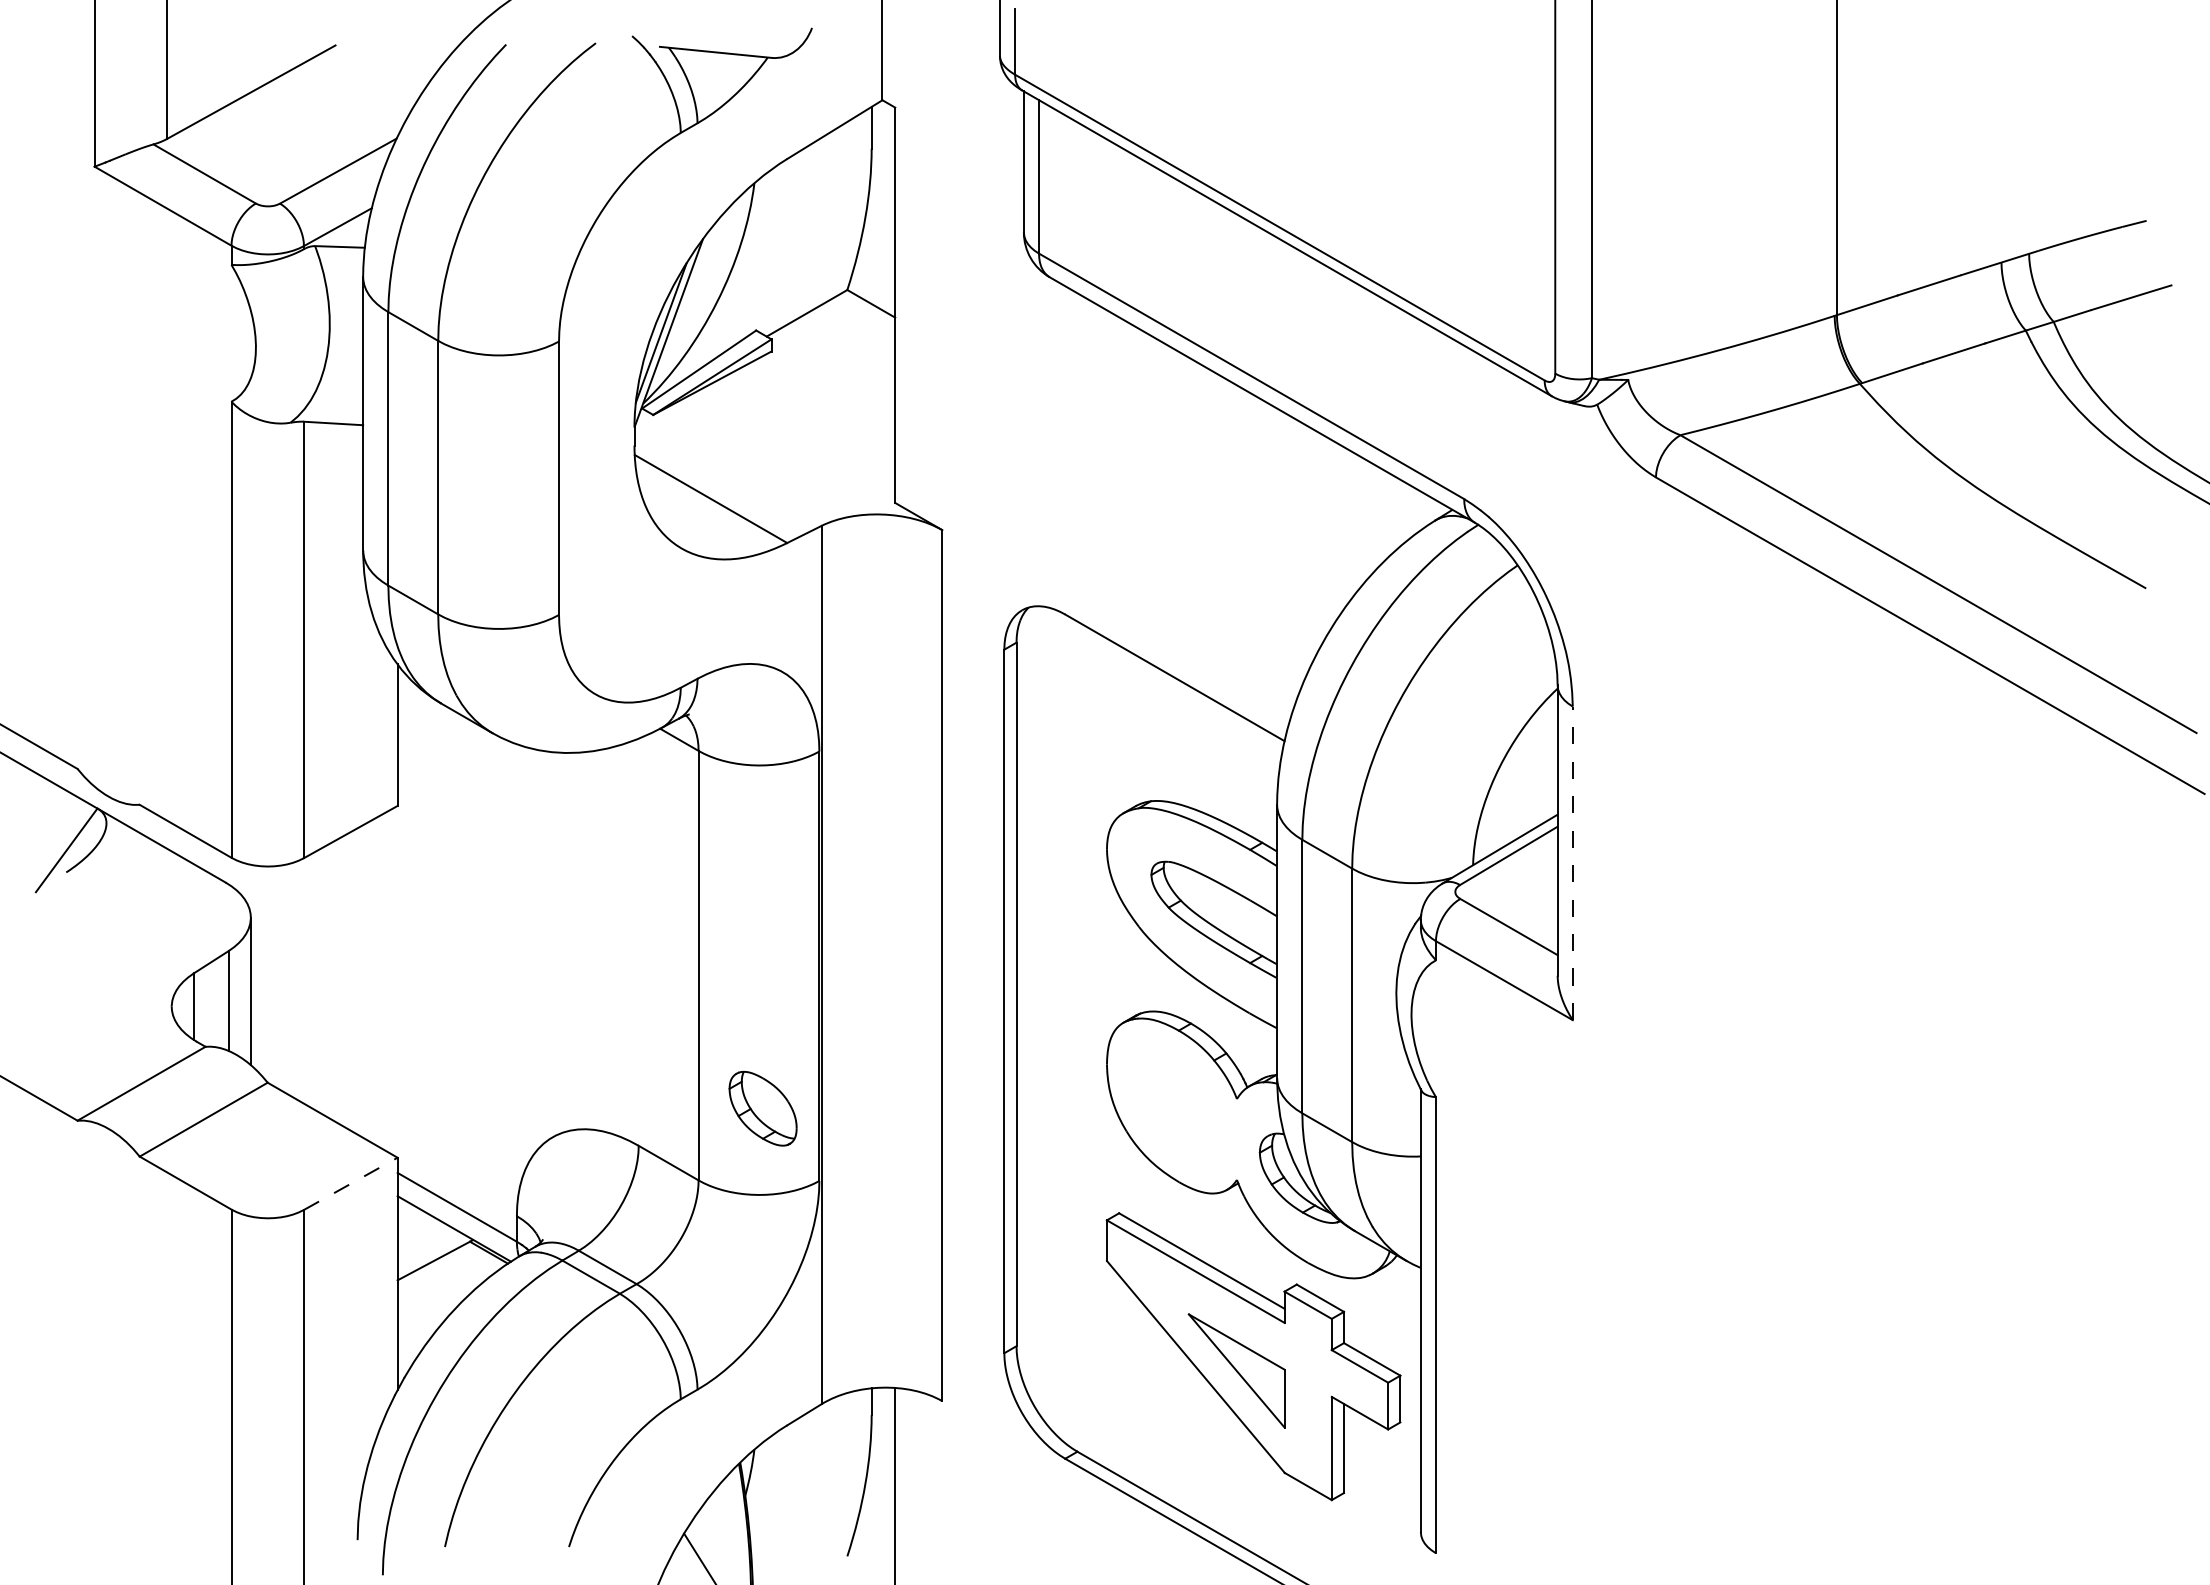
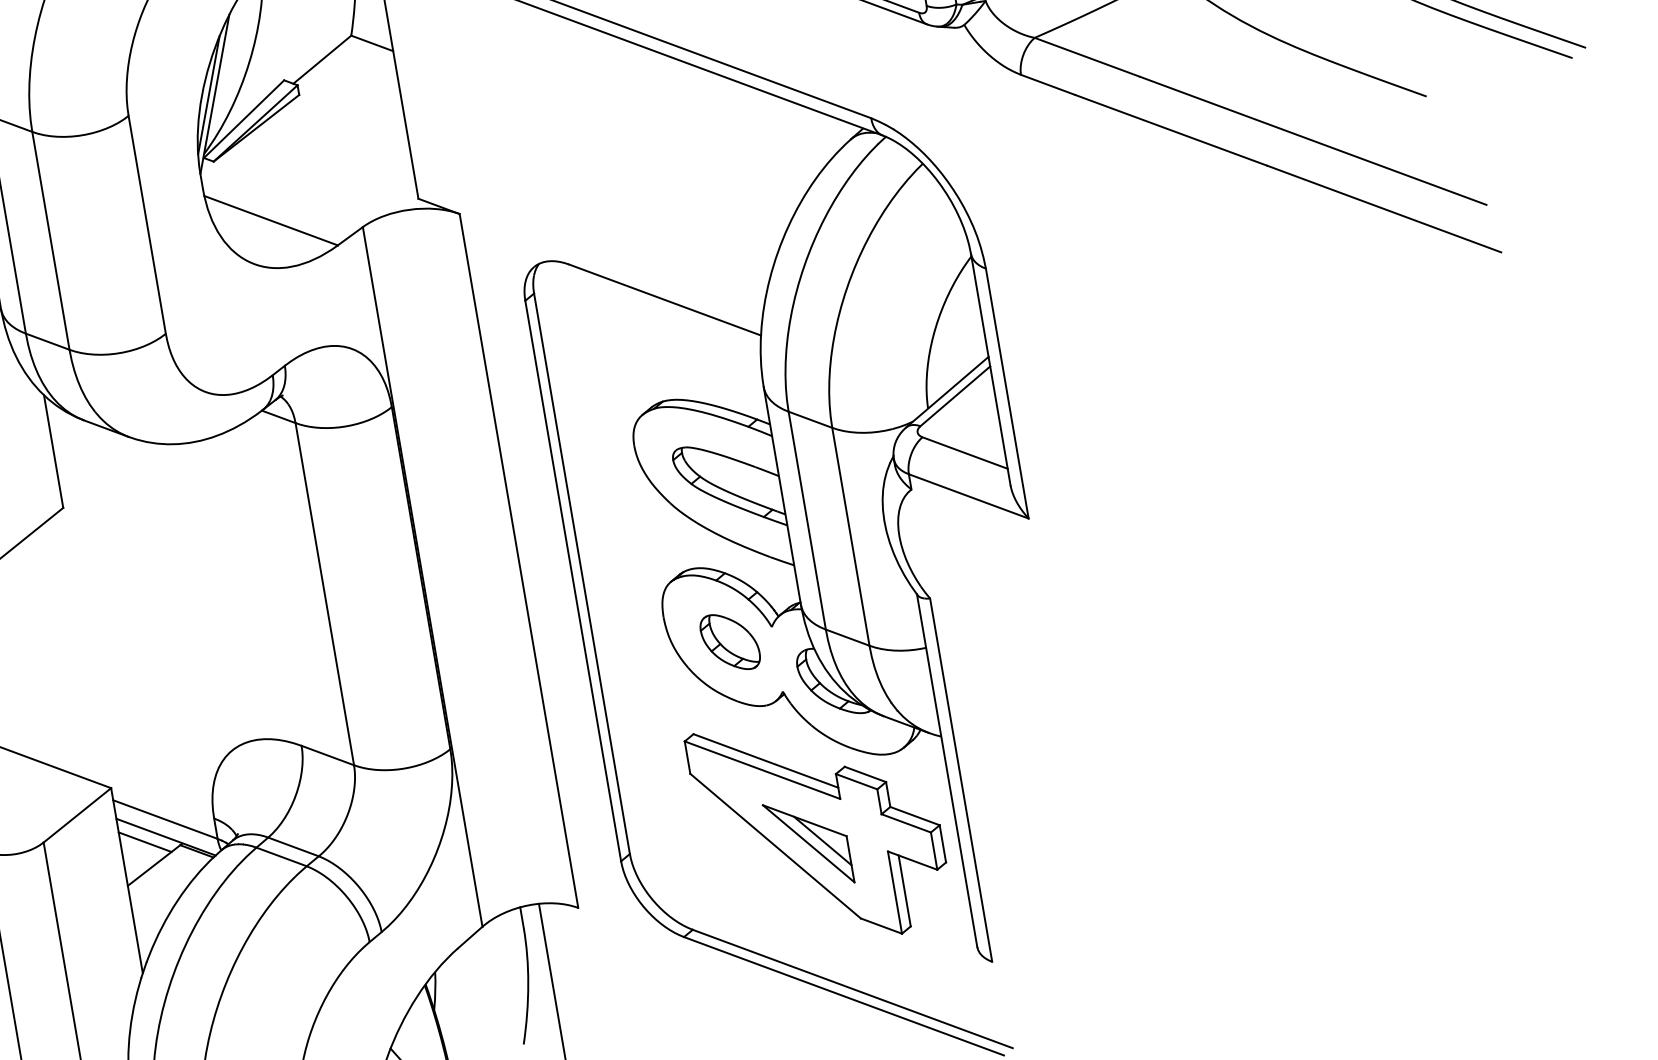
line: (1572, 863) -> (1007, 393), dashed -> solid
part: (762, 1108) -> (729, 642), moved
line: (350, 1183) -> (77, 815), dashed -> solid
line: (427, 1230) -> (144, 842), added
line: (1254, 1370) -> (822, 840), added

